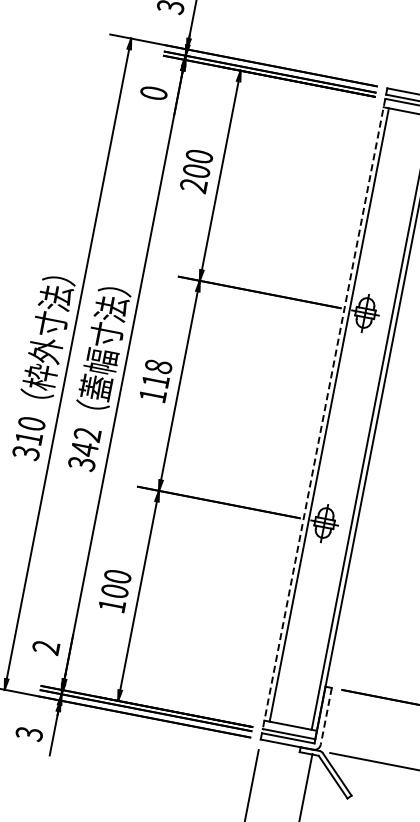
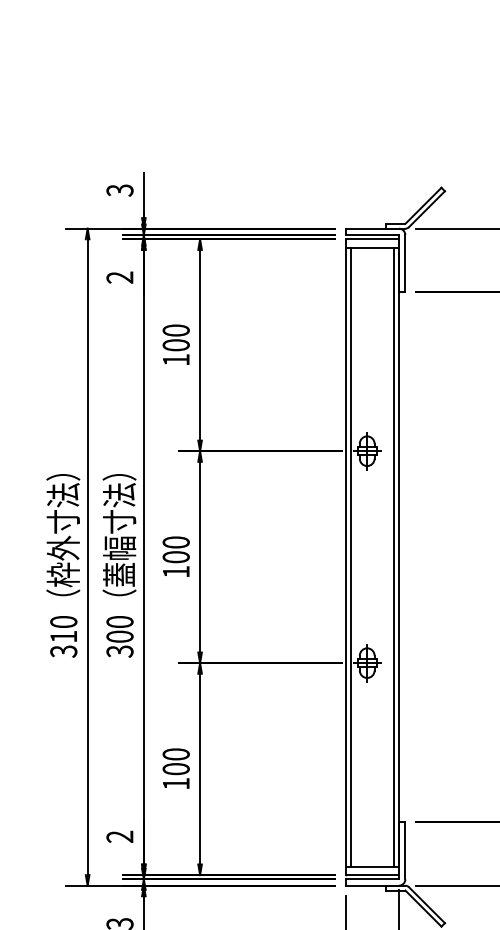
text: (153, 93) -> (119, 277), 0 -> 2
text: (192, 186) -> (175, 360), 200 -> 100
text: (156, 373) -> (175, 549), 118 -> 100
line: (324, 414) -> (346, 557), dashed -> solid
text: (85, 441) -> (119, 629), 342 -> 300
line: (326, 716) -> (405, 850), dashed -> solid

